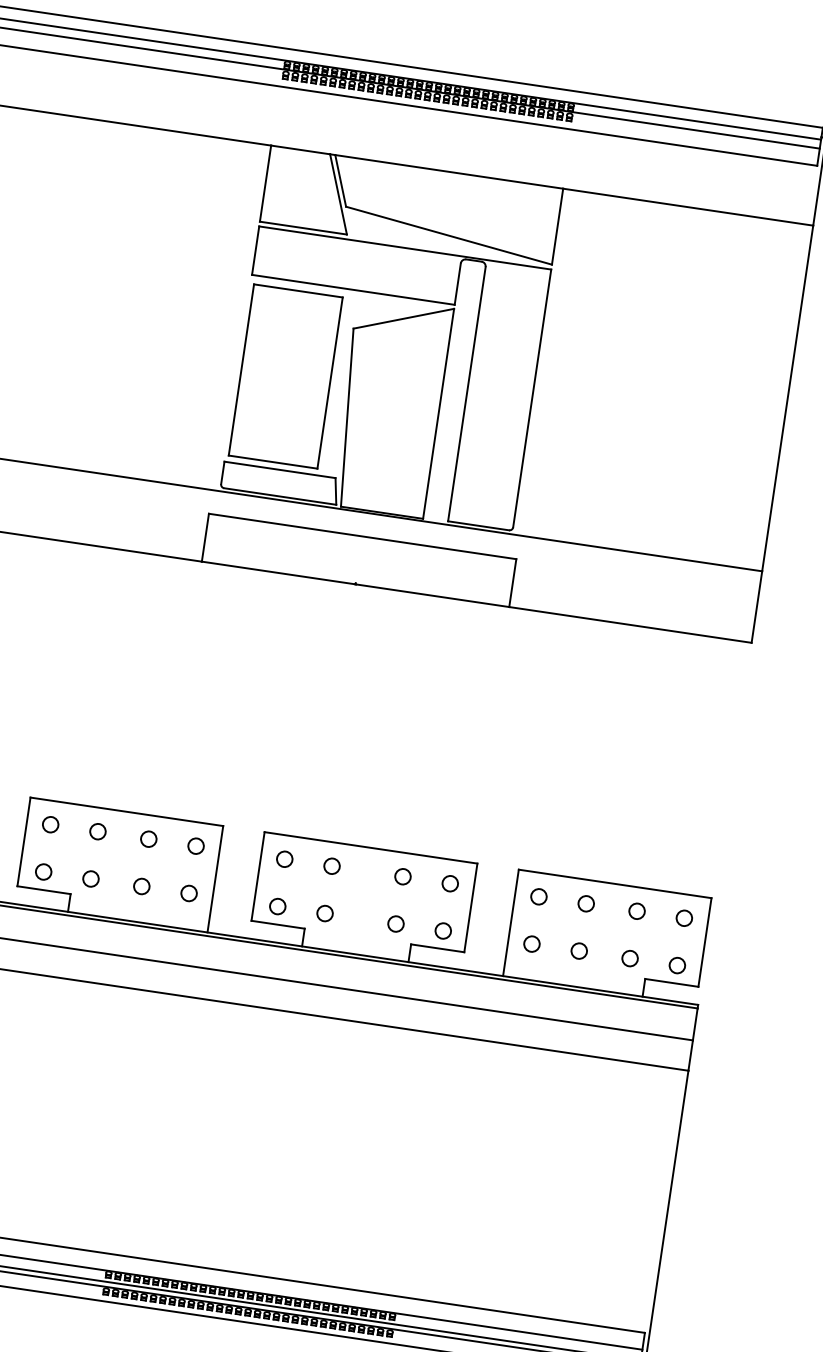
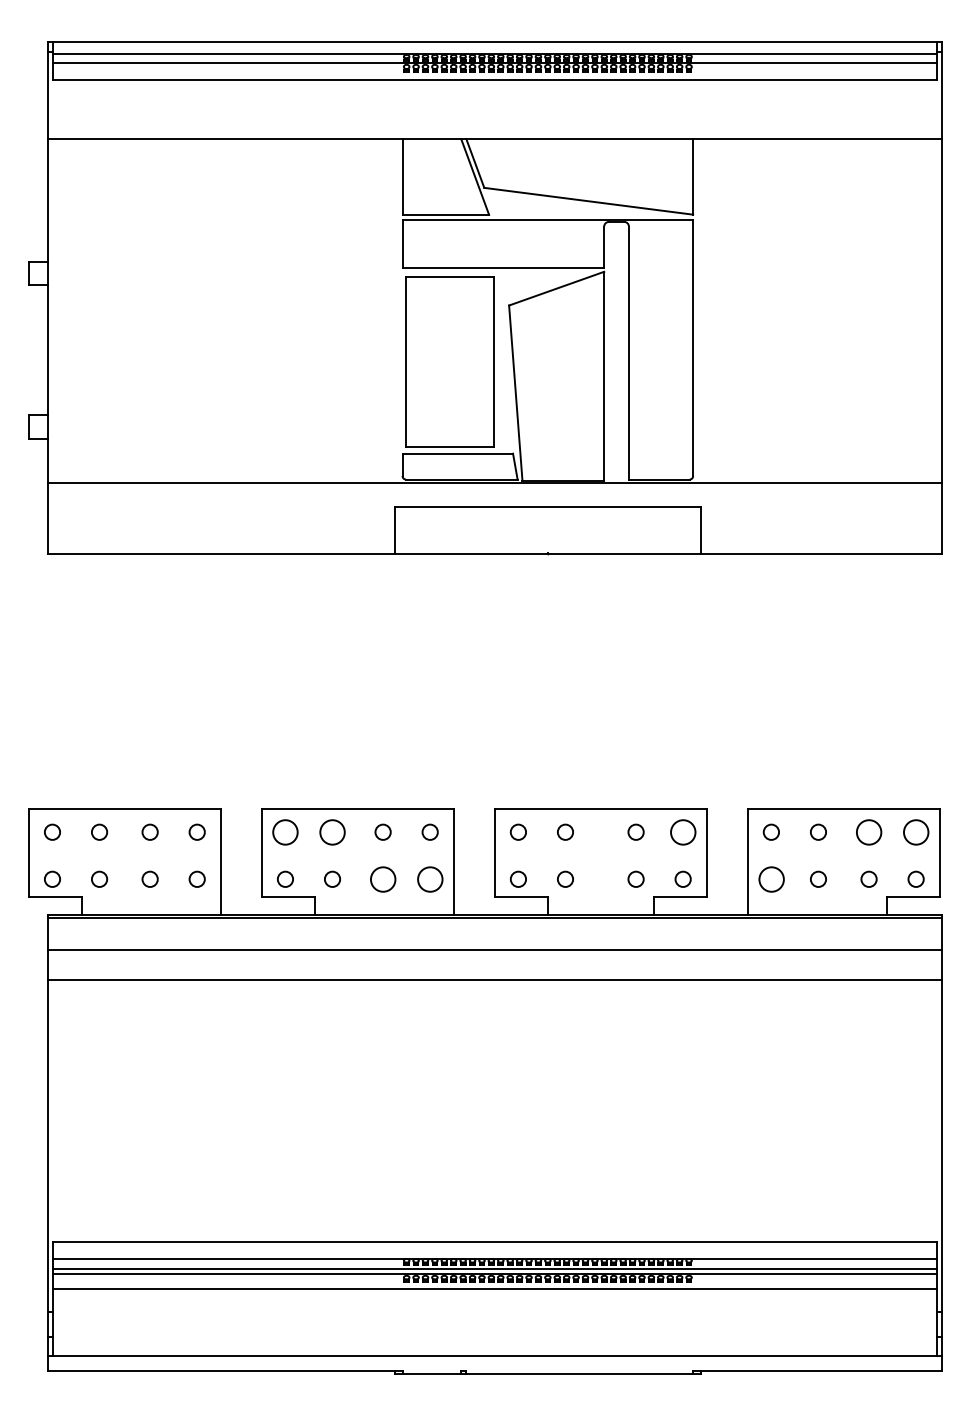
circle: (50, 823) -> (285, 831), size x1.6
circle: (98, 830) -> (332, 831), size x1.6
circle: (449, 882) -> (682, 831), size x1.6
circle: (141, 885) -> (382, 878), size x1.6
circle: (188, 892) -> (429, 878), size x1.6
circle: (636, 910) -> (868, 831), size x1.6
circle: (683, 917) -> (915, 831), size x1.6
circle: (531, 943) -> (770, 878), size x1.6

